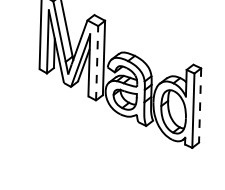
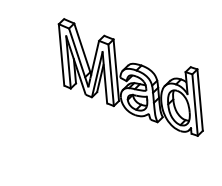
line: (97, 63) -> (111, 75), dashed -> solid
line: (200, 106) -> (200, 100), dashed -> solid

